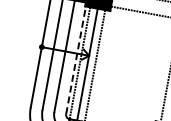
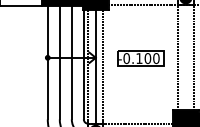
line: (75, 60) -> (83, 64), dashed -> solid
part: (132, 64) -> (140, 58), added

